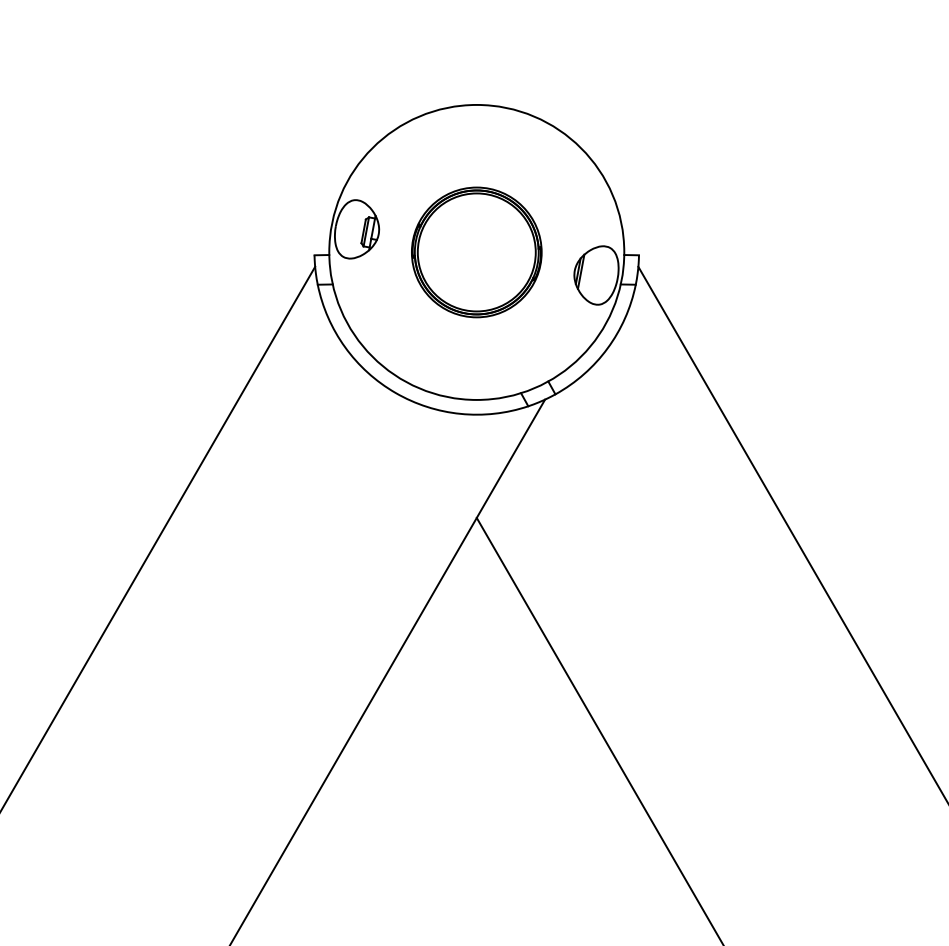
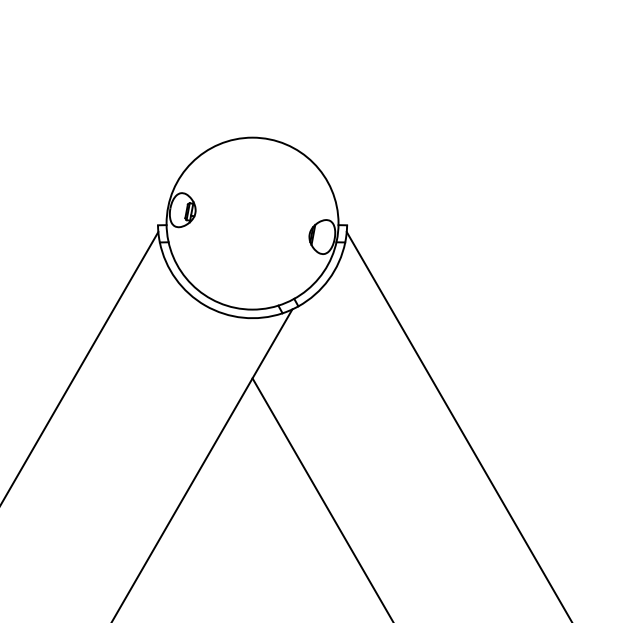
part: (476, 252) -> (252, 223), removed

